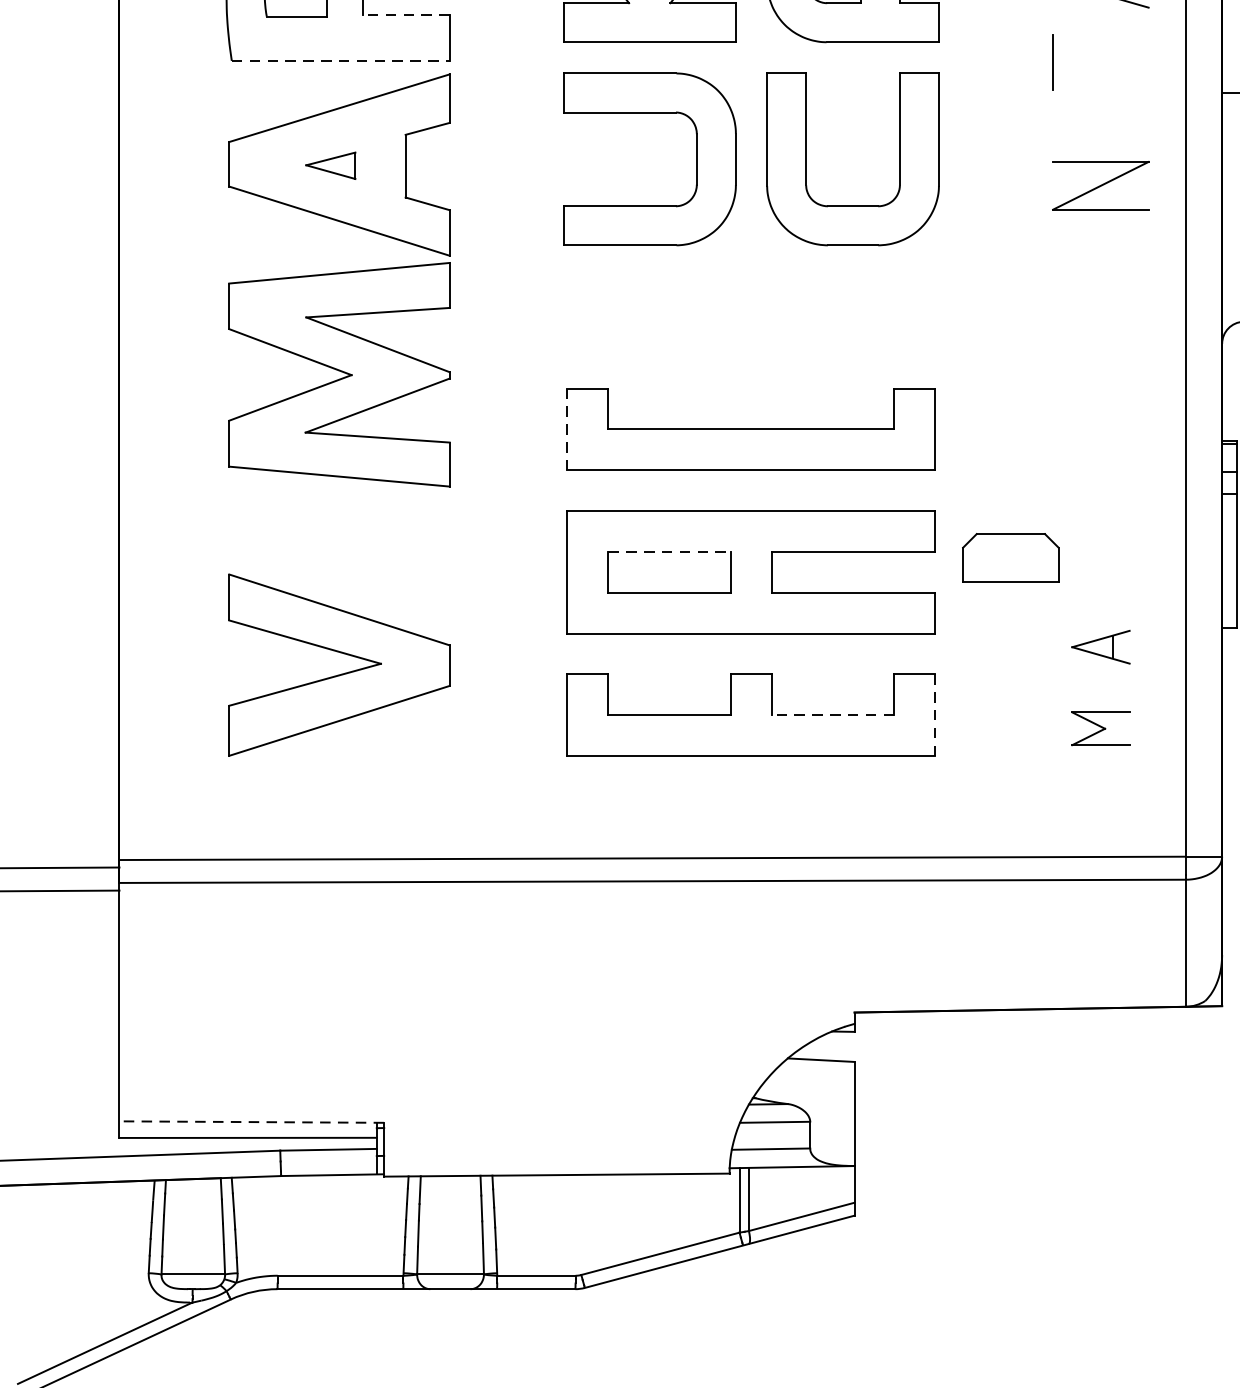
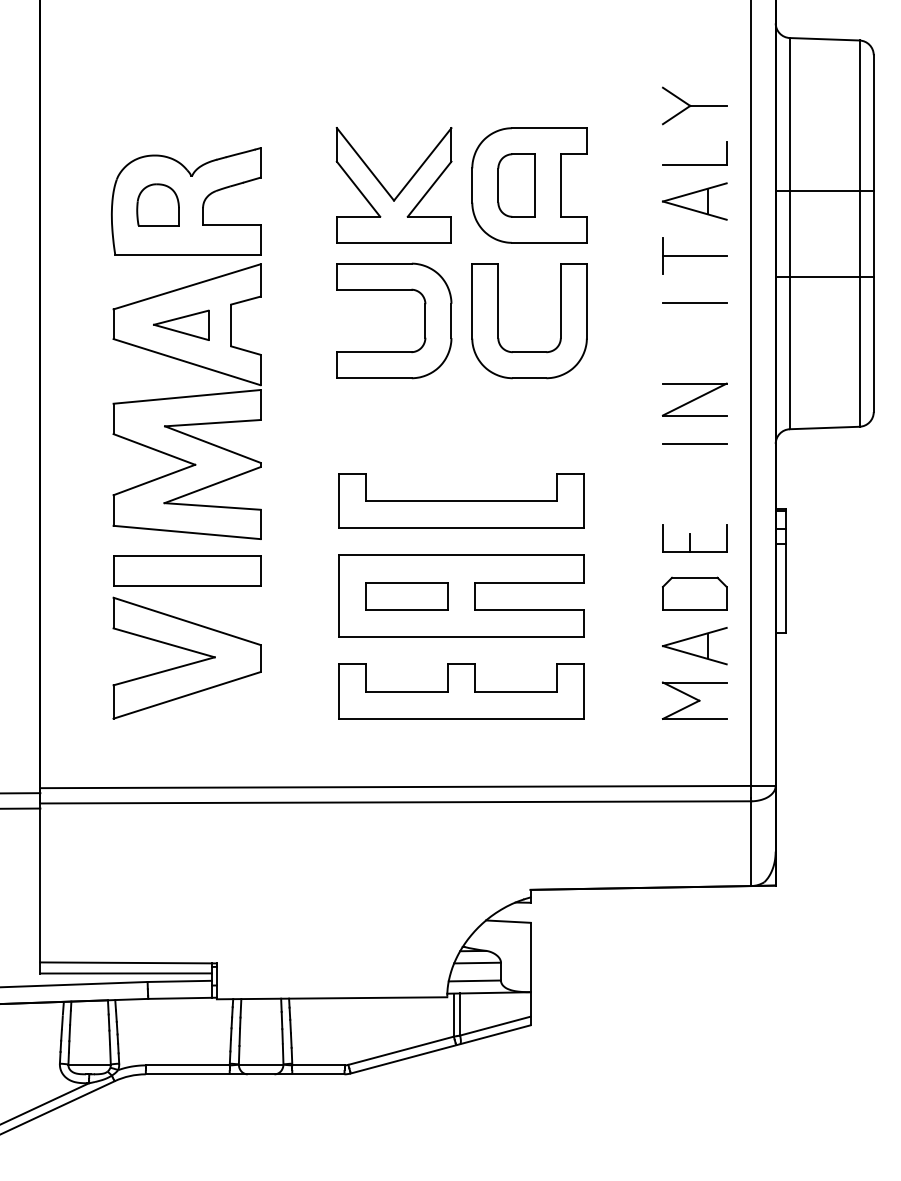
line: (406, 14) -> (231, 224), dashed -> solid
line: (340, 61) -> (187, 255), dashed -> solid
line: (1100, 62) -> (694, 256), added
line: (1100, 133) -> (694, 303), added
part: (331, 164) -> (181, 324), size x1.67
part: (1100, 185) -> (694, 399), moved
line: (1100, 344) -> (694, 444), added
line: (568, 430) -> (339, 501), dashed -> solid
part: (1100, 485) -> (694, 538), added
part: (340, 533) -> (187, 570), added
line: (669, 551) -> (407, 582), dashed -> solid
part: (1010, 557) -> (694, 593), moved
part: (1100, 647) -> (694, 646), size x1.67
line: (833, 715) -> (516, 691), dashed -> solid
line: (935, 715) -> (584, 691), dashed -> solid
part: (1100, 728) -> (694, 700), size x1.67
line: (251, 1121) -> (128, 962), dashed -> solid

